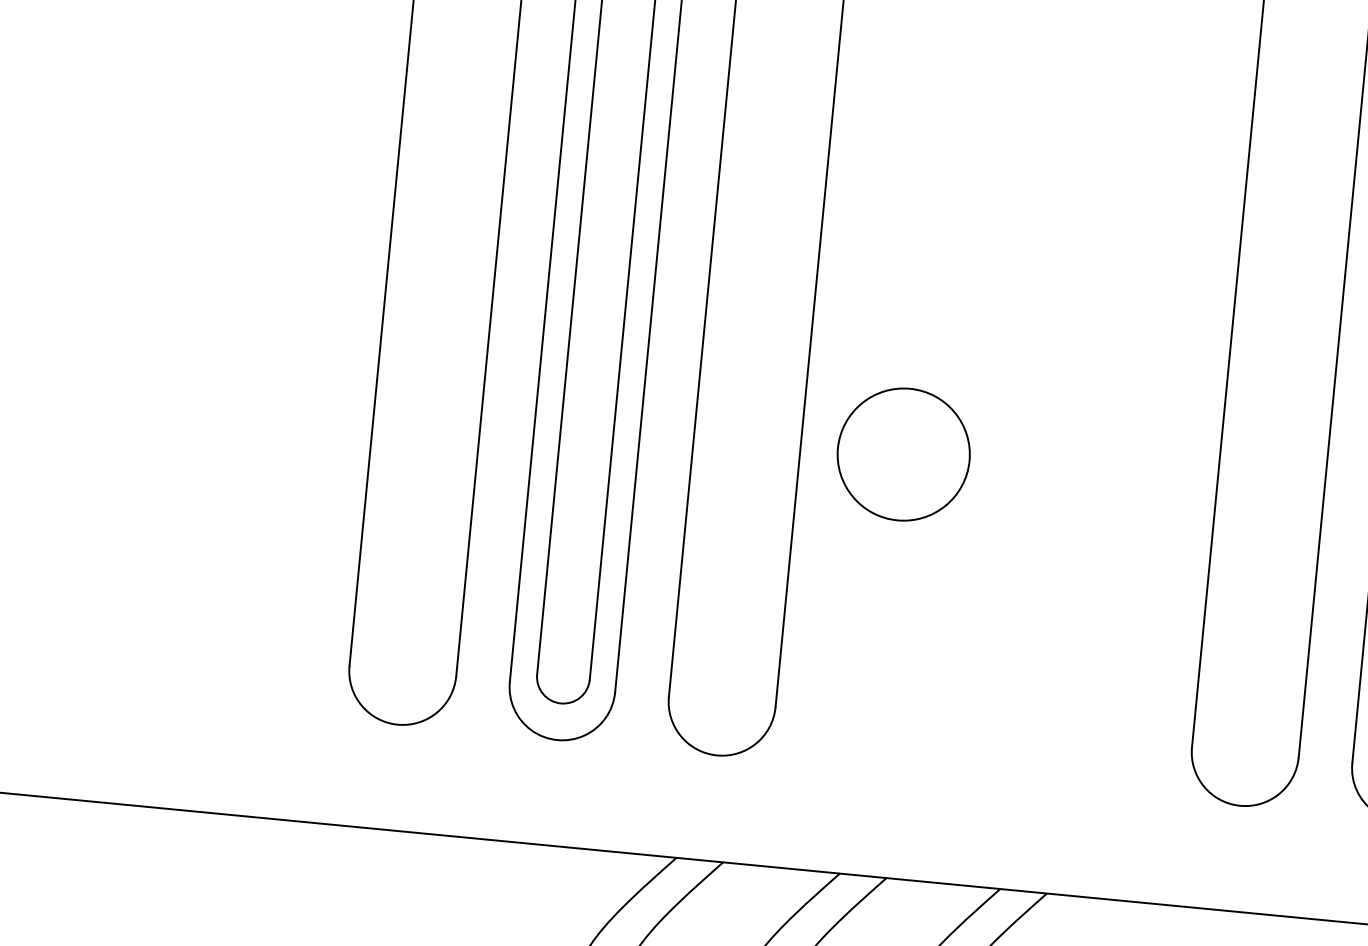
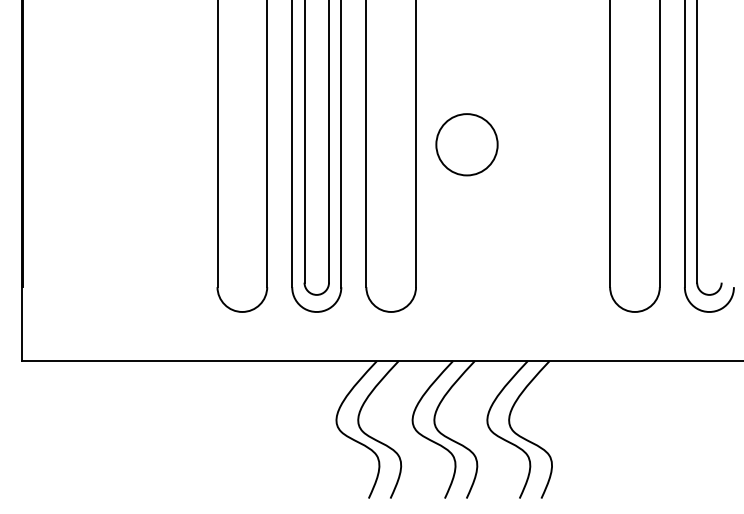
circle: (902, 453) -> (466, 144), moved

